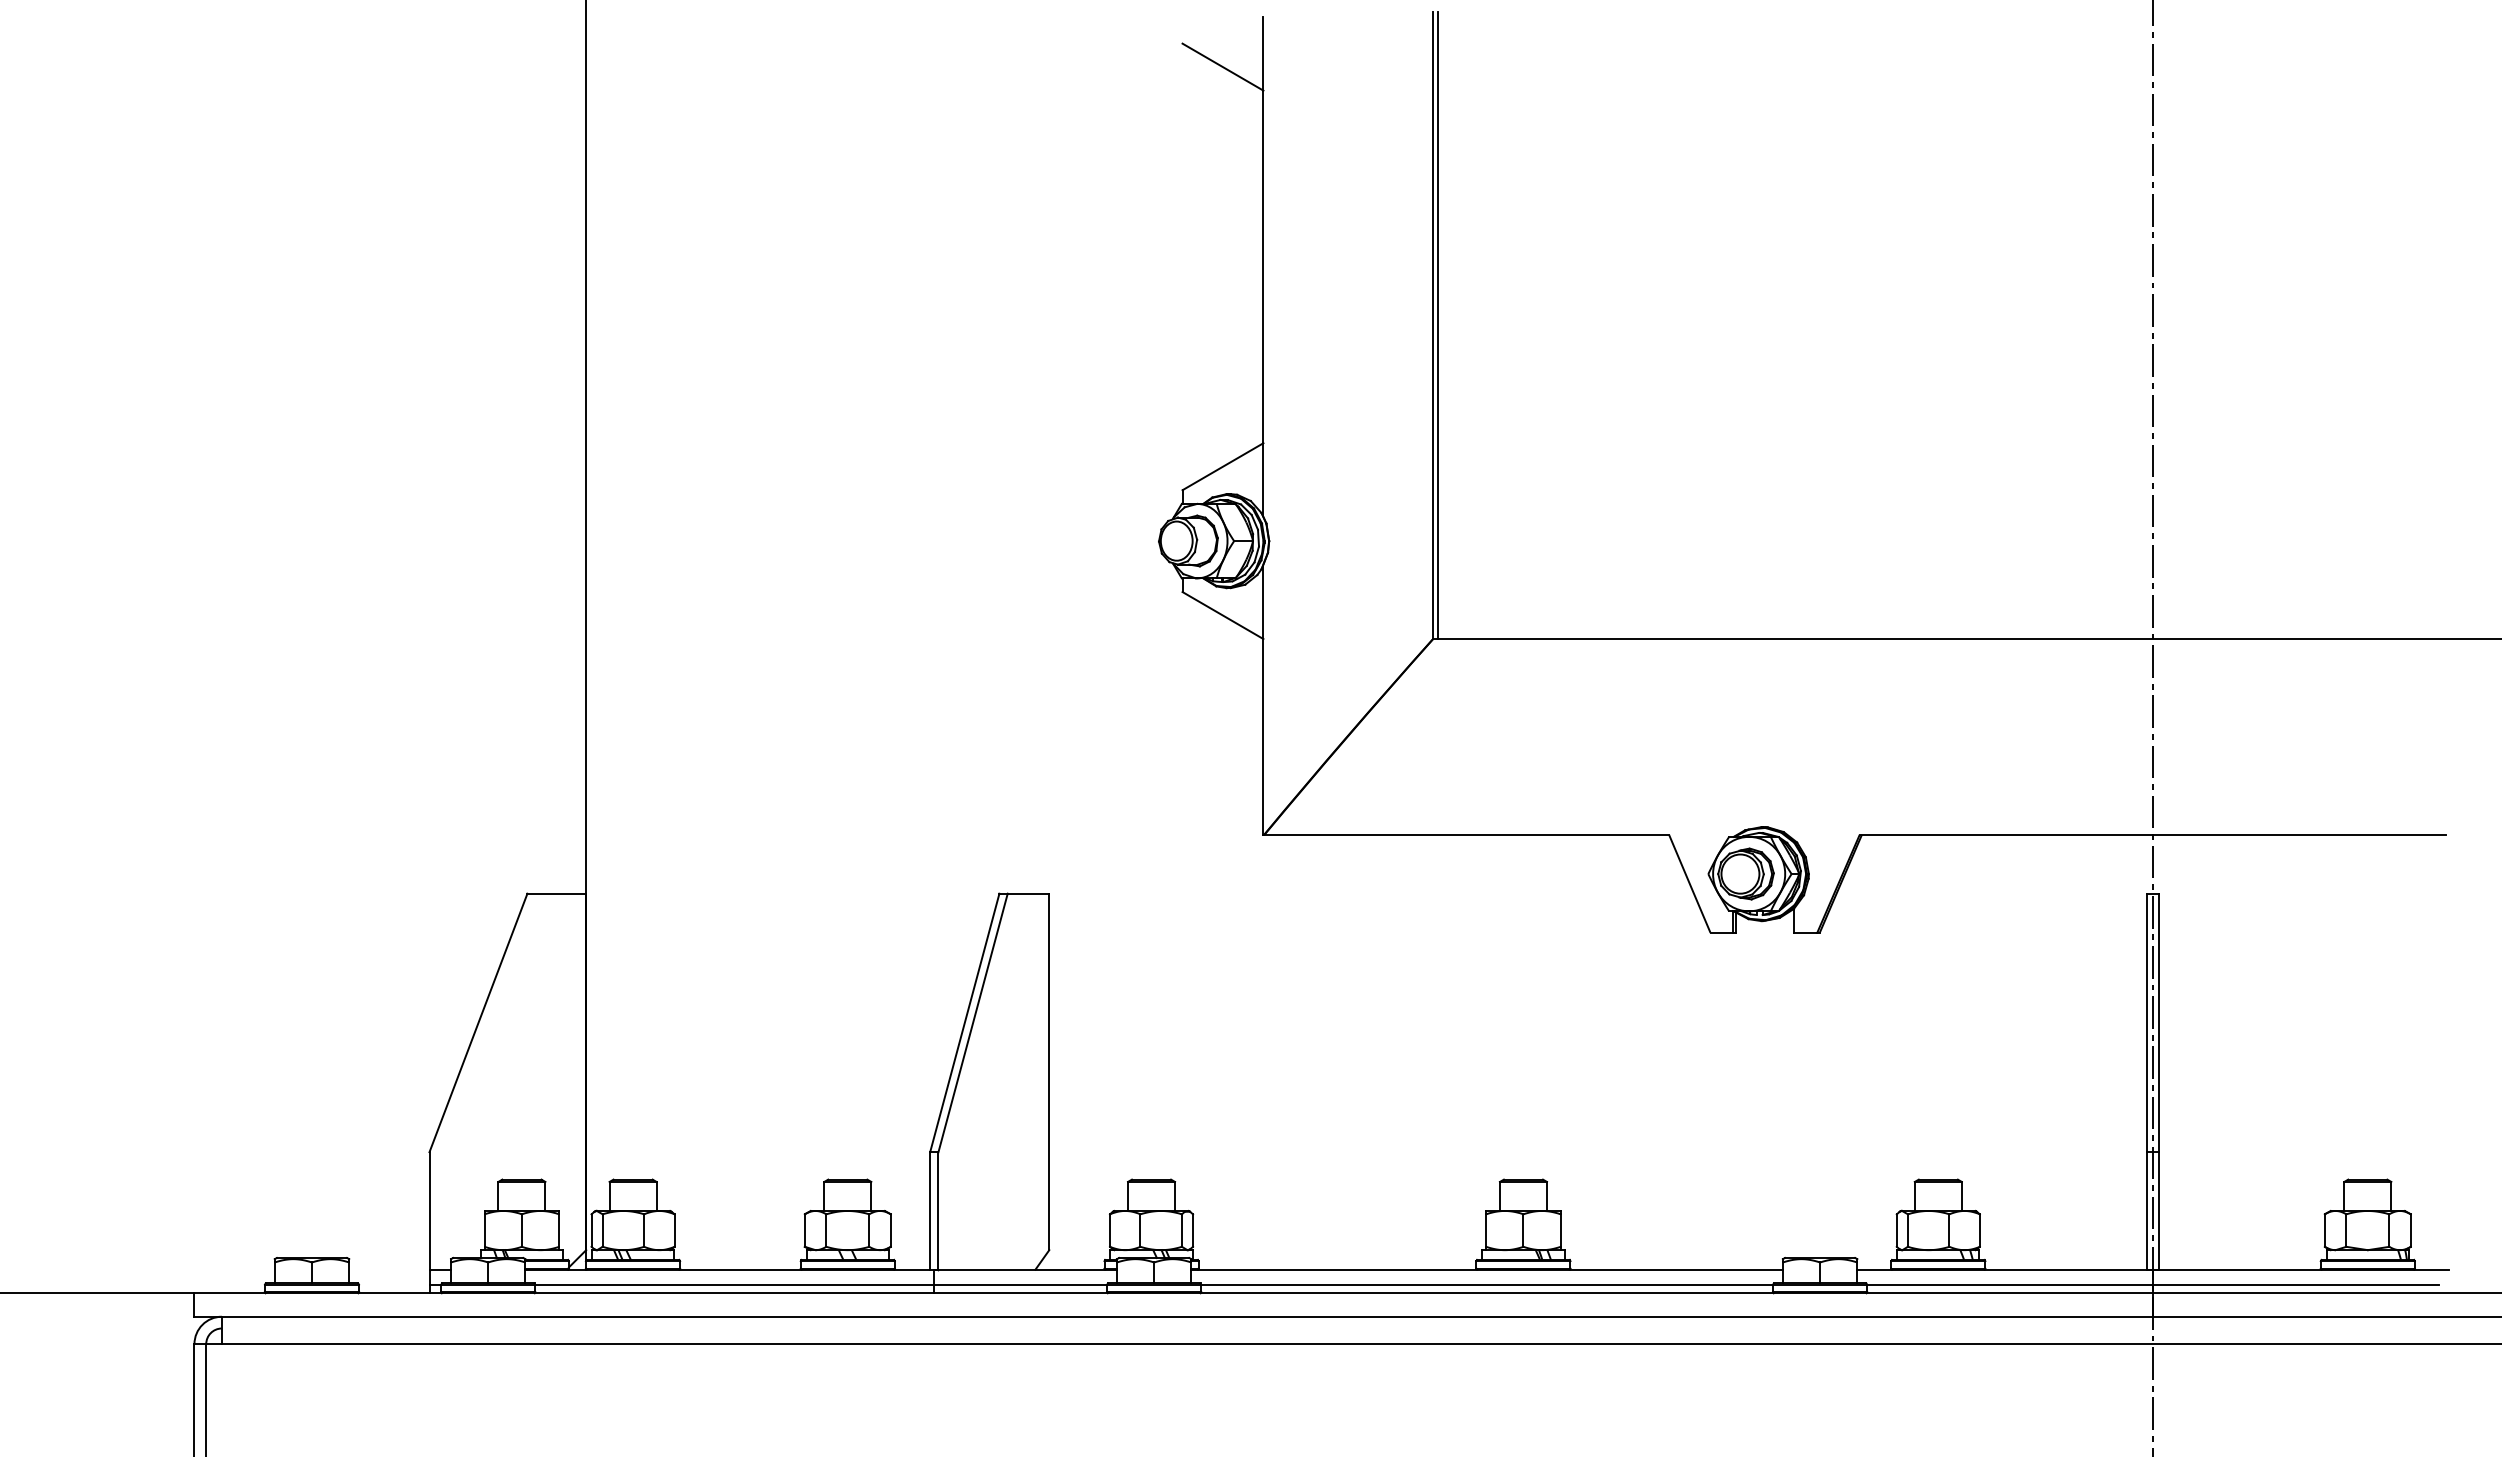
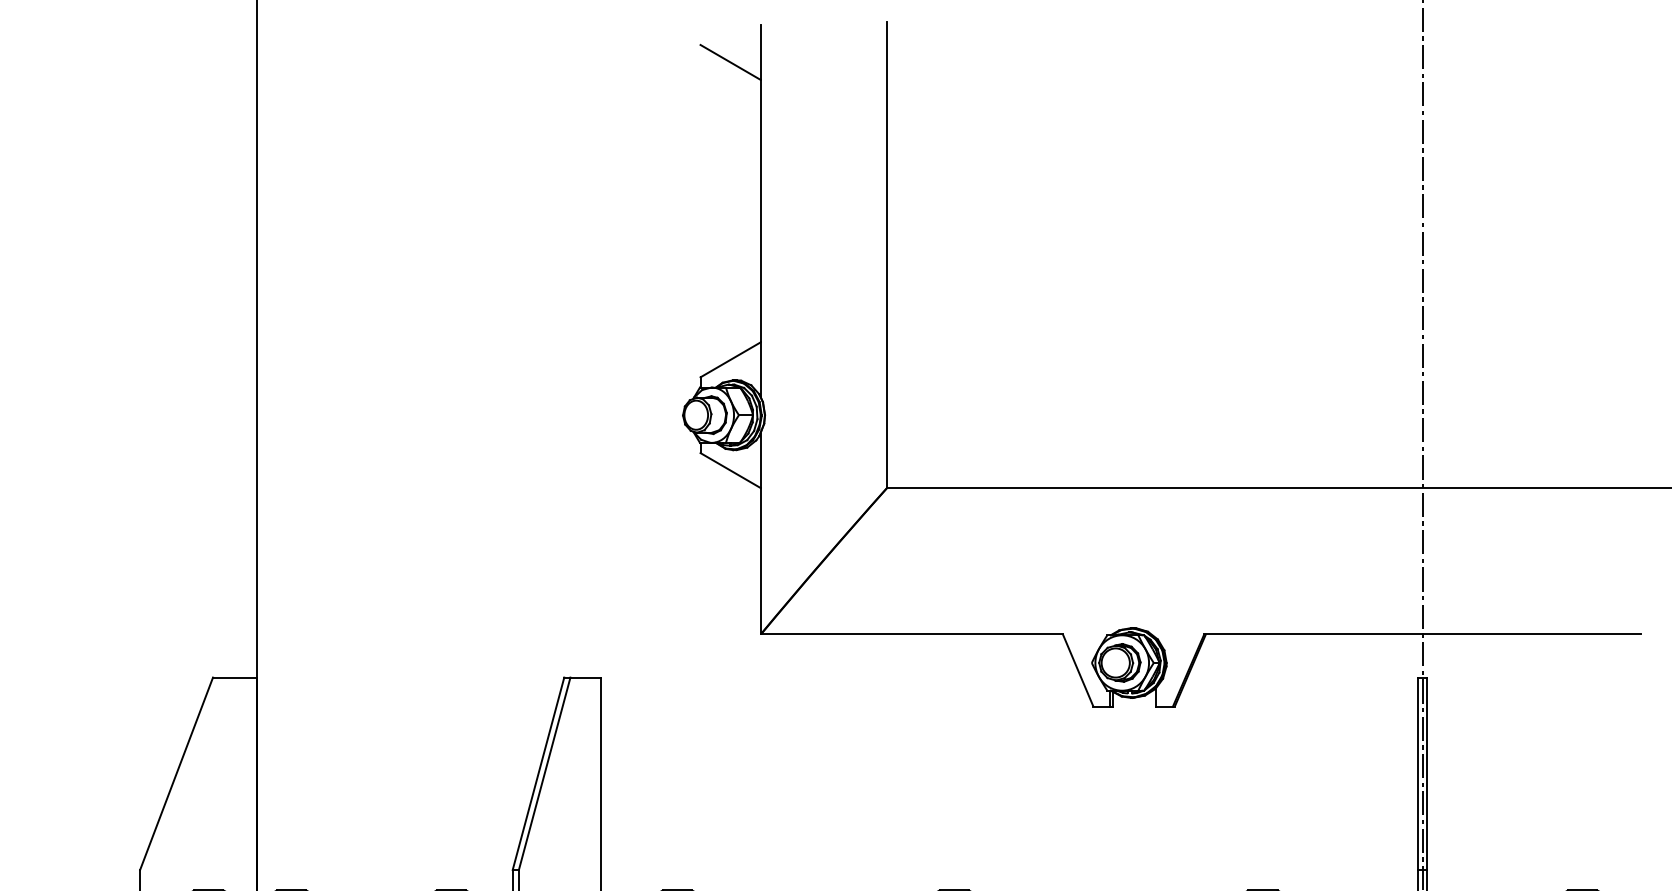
line: (1438, 325) -> (891, 254), removed

